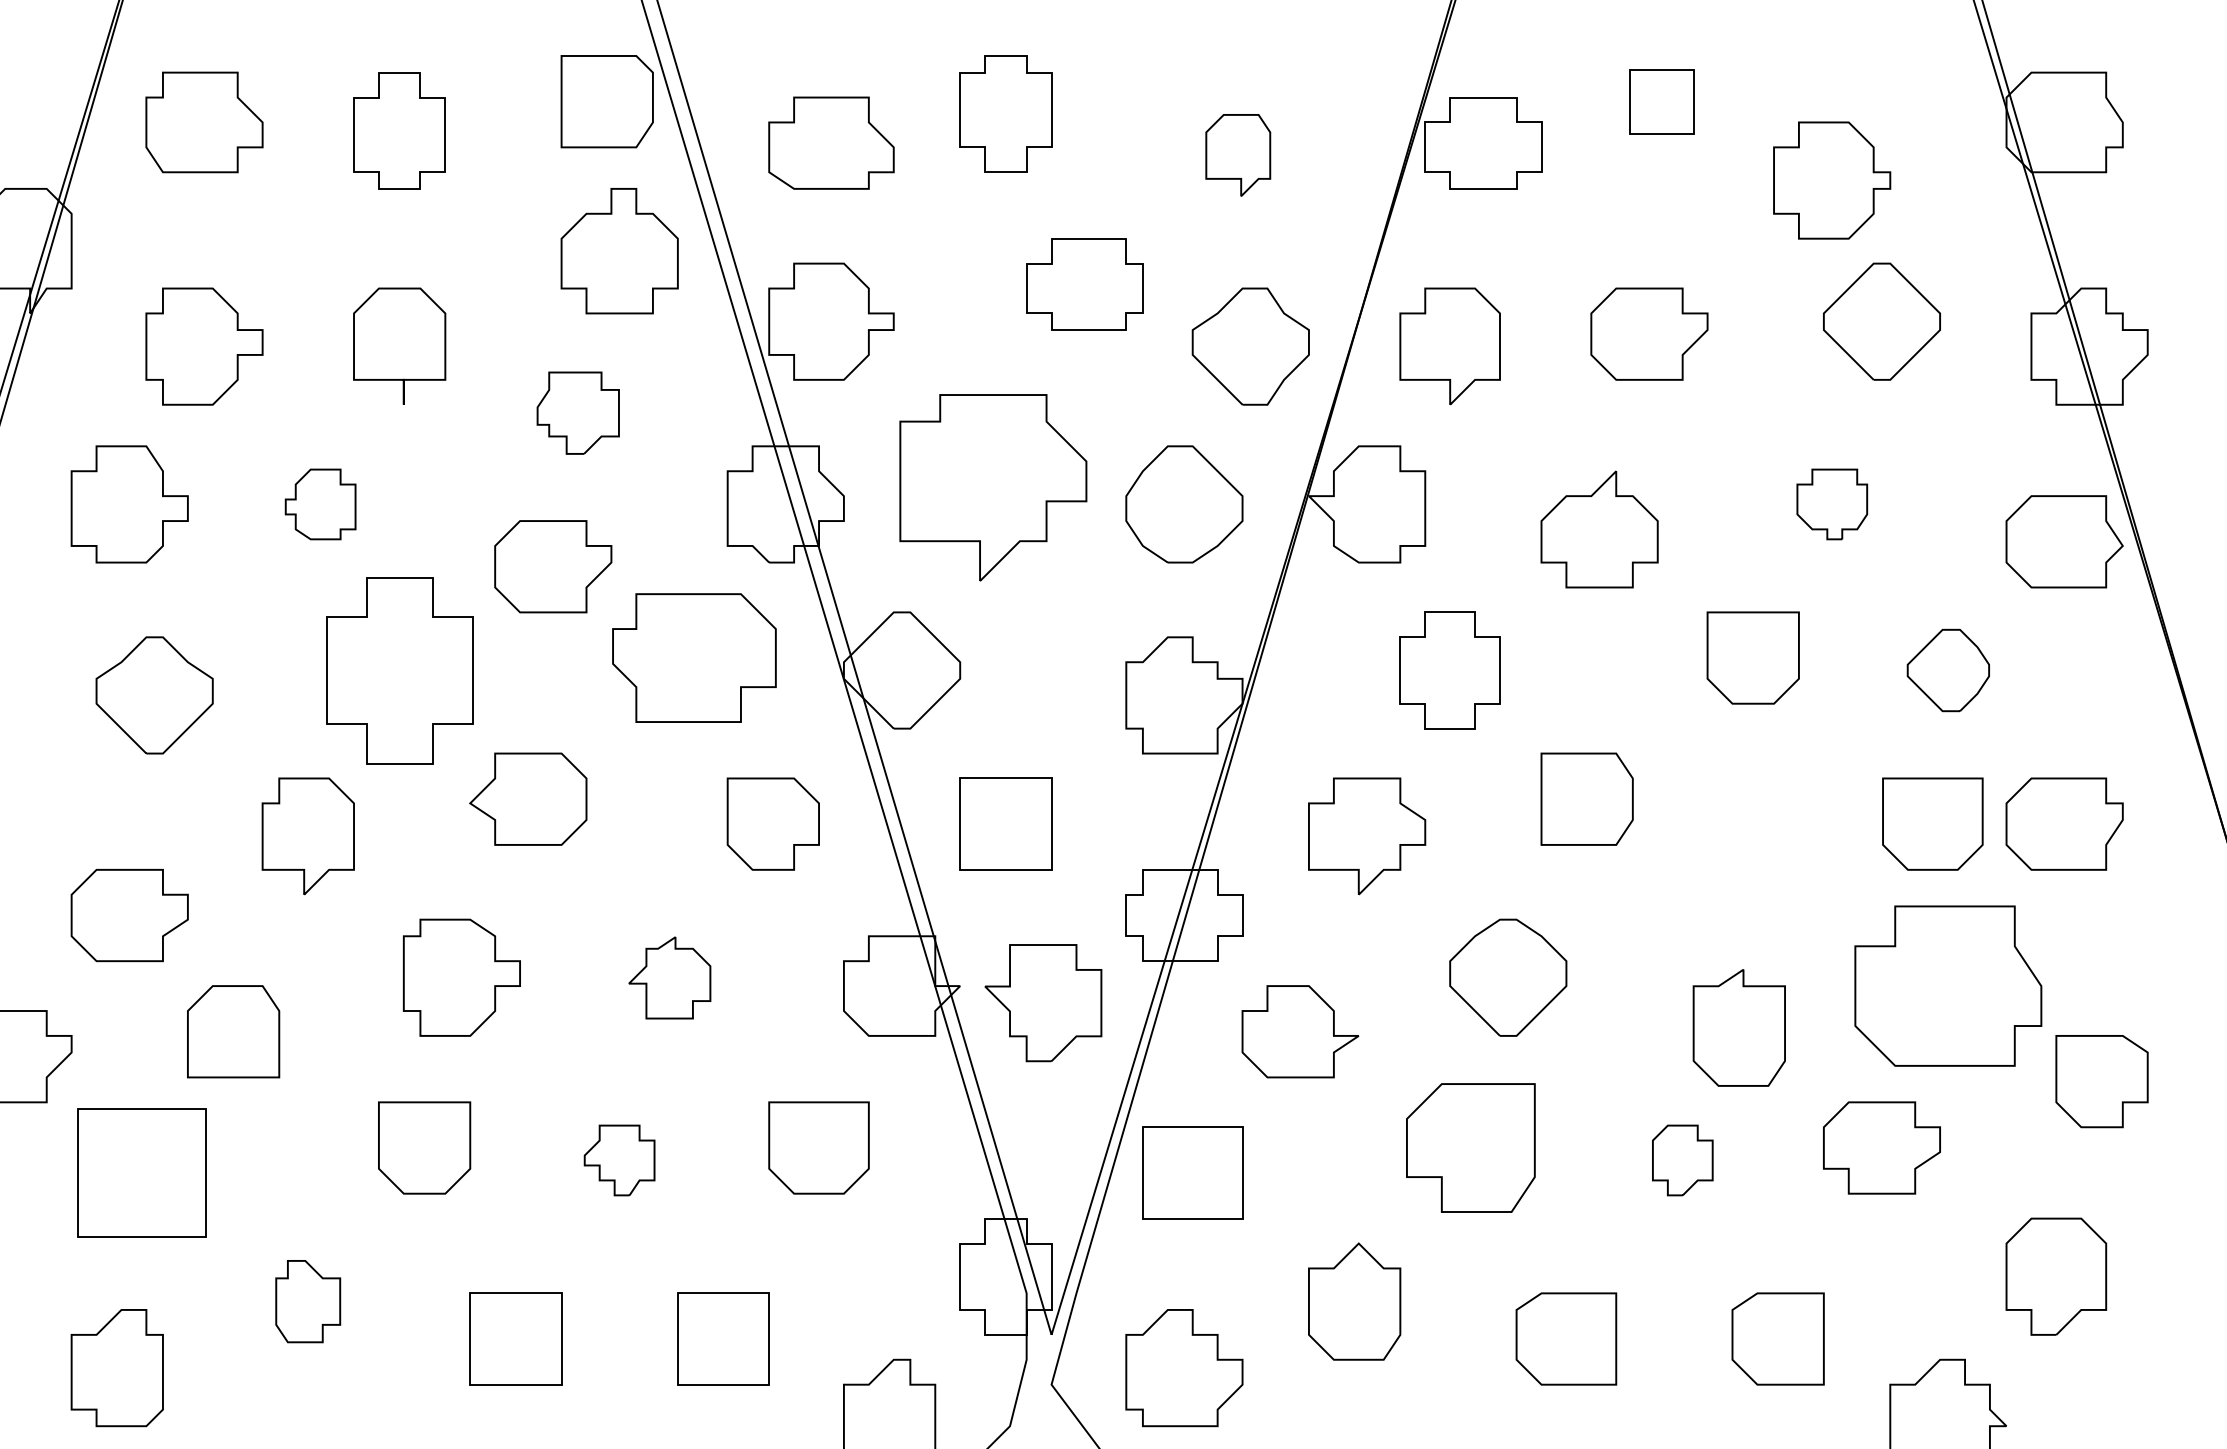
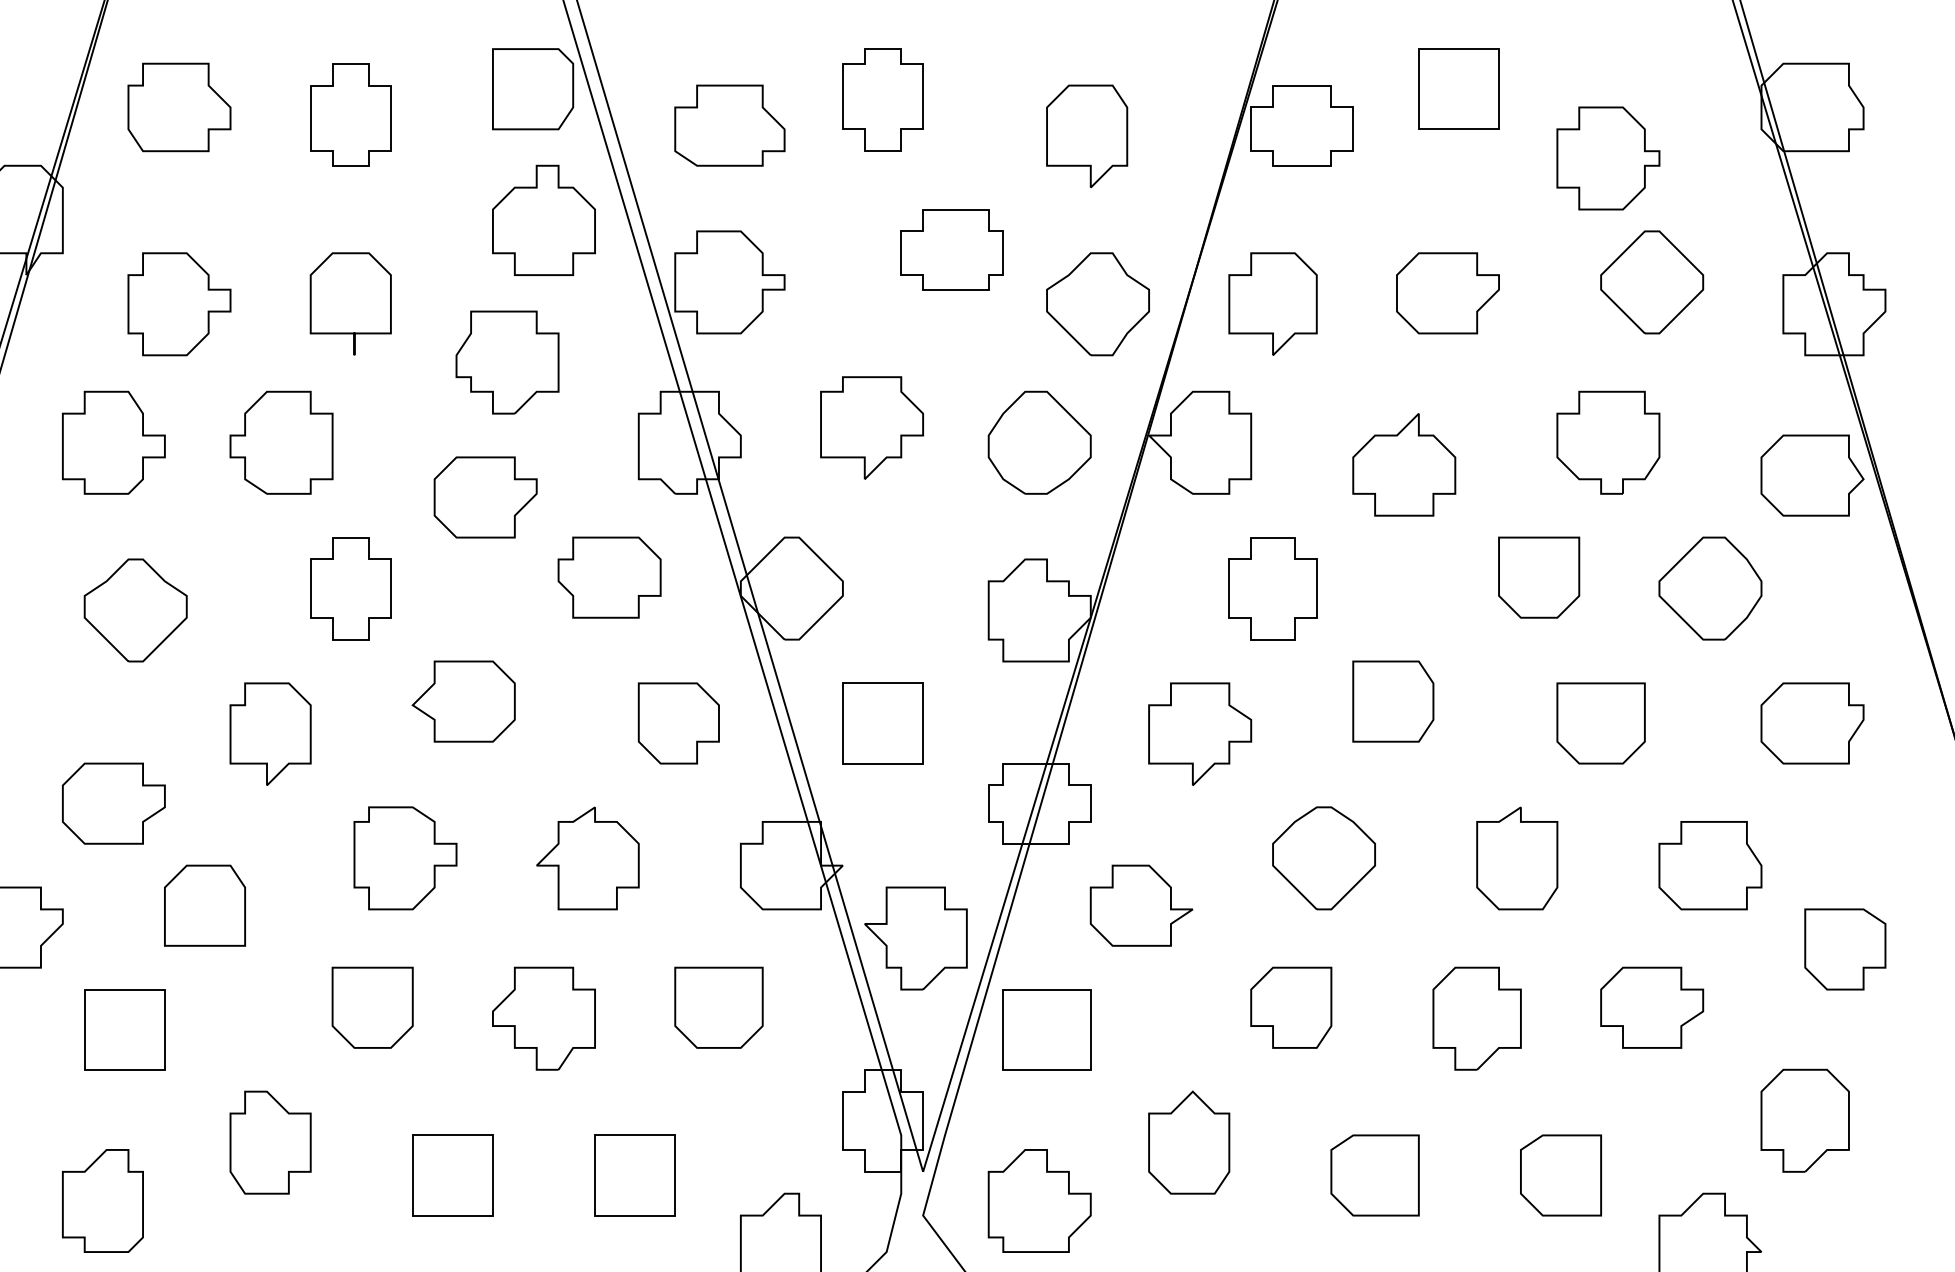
part: (1661, 101) -> (1458, 89), size x1.43
part: (1237, 155) -> (1086, 136), size x1.43
part: (578, 413) -> (507, 362), size x1.43
part: (993, 487) -> (872, 427), size x0.62
part: (320, 504) -> (281, 442), size x1.67
part: (1832, 504) -> (1608, 442), size x1.67
part: (694, 657) -> (609, 577), size x0.71
part: (399, 670) -> (350, 588), size x0.62
part: (1948, 670) -> (1710, 588), size x1.43
part: (1932, 823) -> (1600, 722), moved
part: (669, 977) -> (587, 858), size x1.43
part: (1948, 985) -> (1710, 865), size x0.62
part: (1043, 1003) -> (916, 938), moved
part: (1738, 1027) -> (1516, 858), moved
part: (1470, 1147) -> (1290, 1007), size x0.71
part: (619, 1160) -> (543, 1018), size x1.67
part: (1682, 1160) -> (1477, 1018), size x1.67
part: (142, 1172) -> (125, 1029), size x0.71
part: (307, 1301) -> (269, 1142), size x1.43

